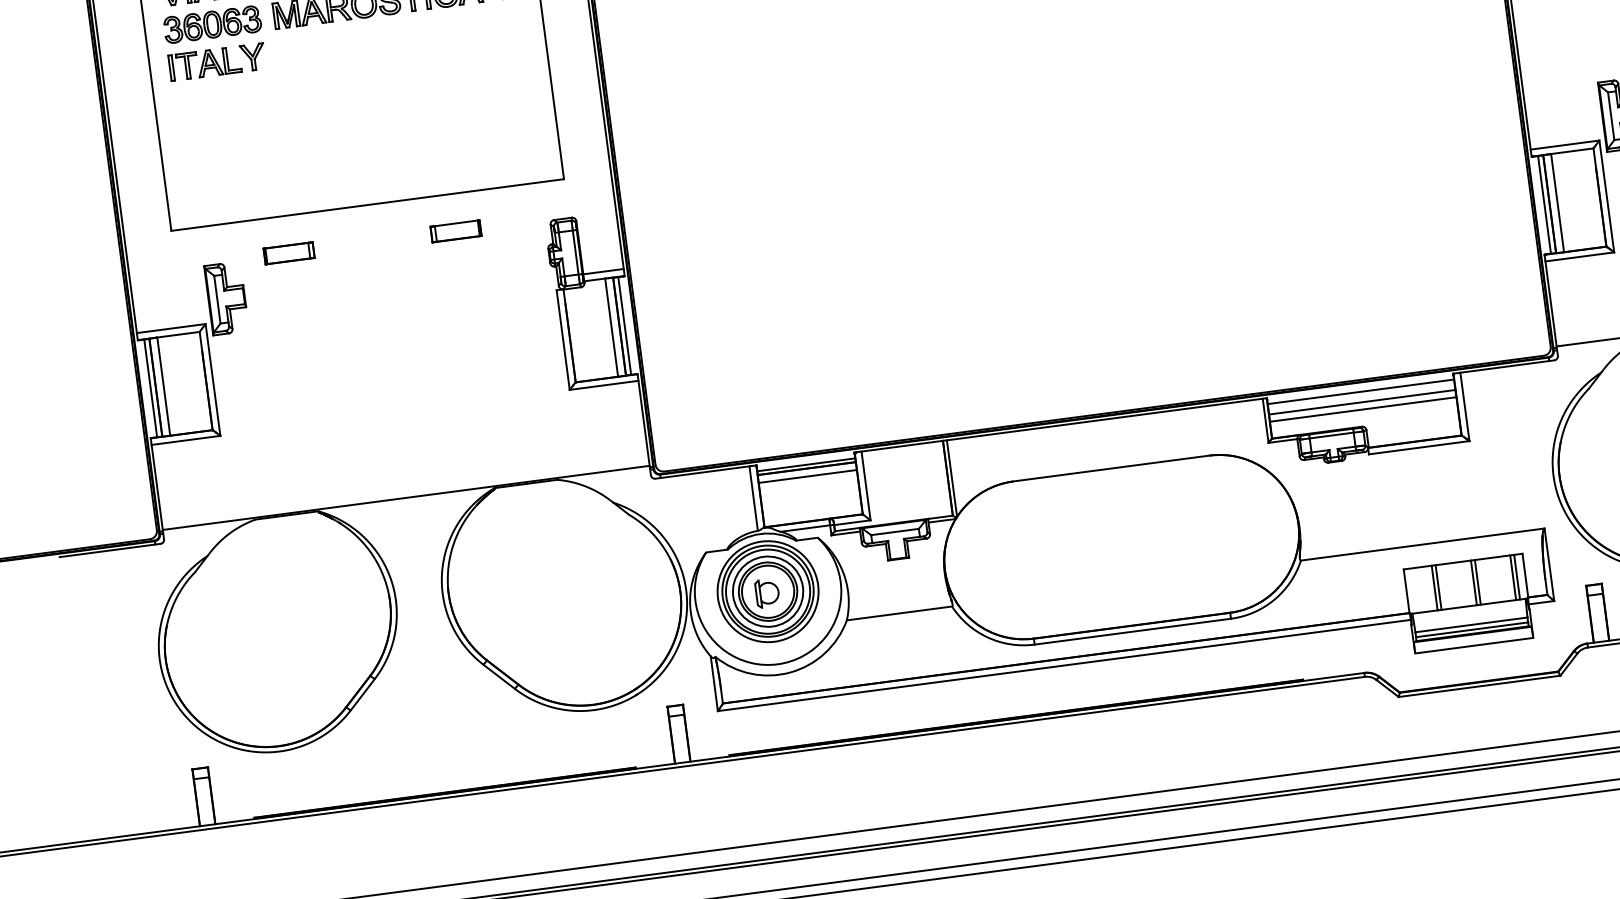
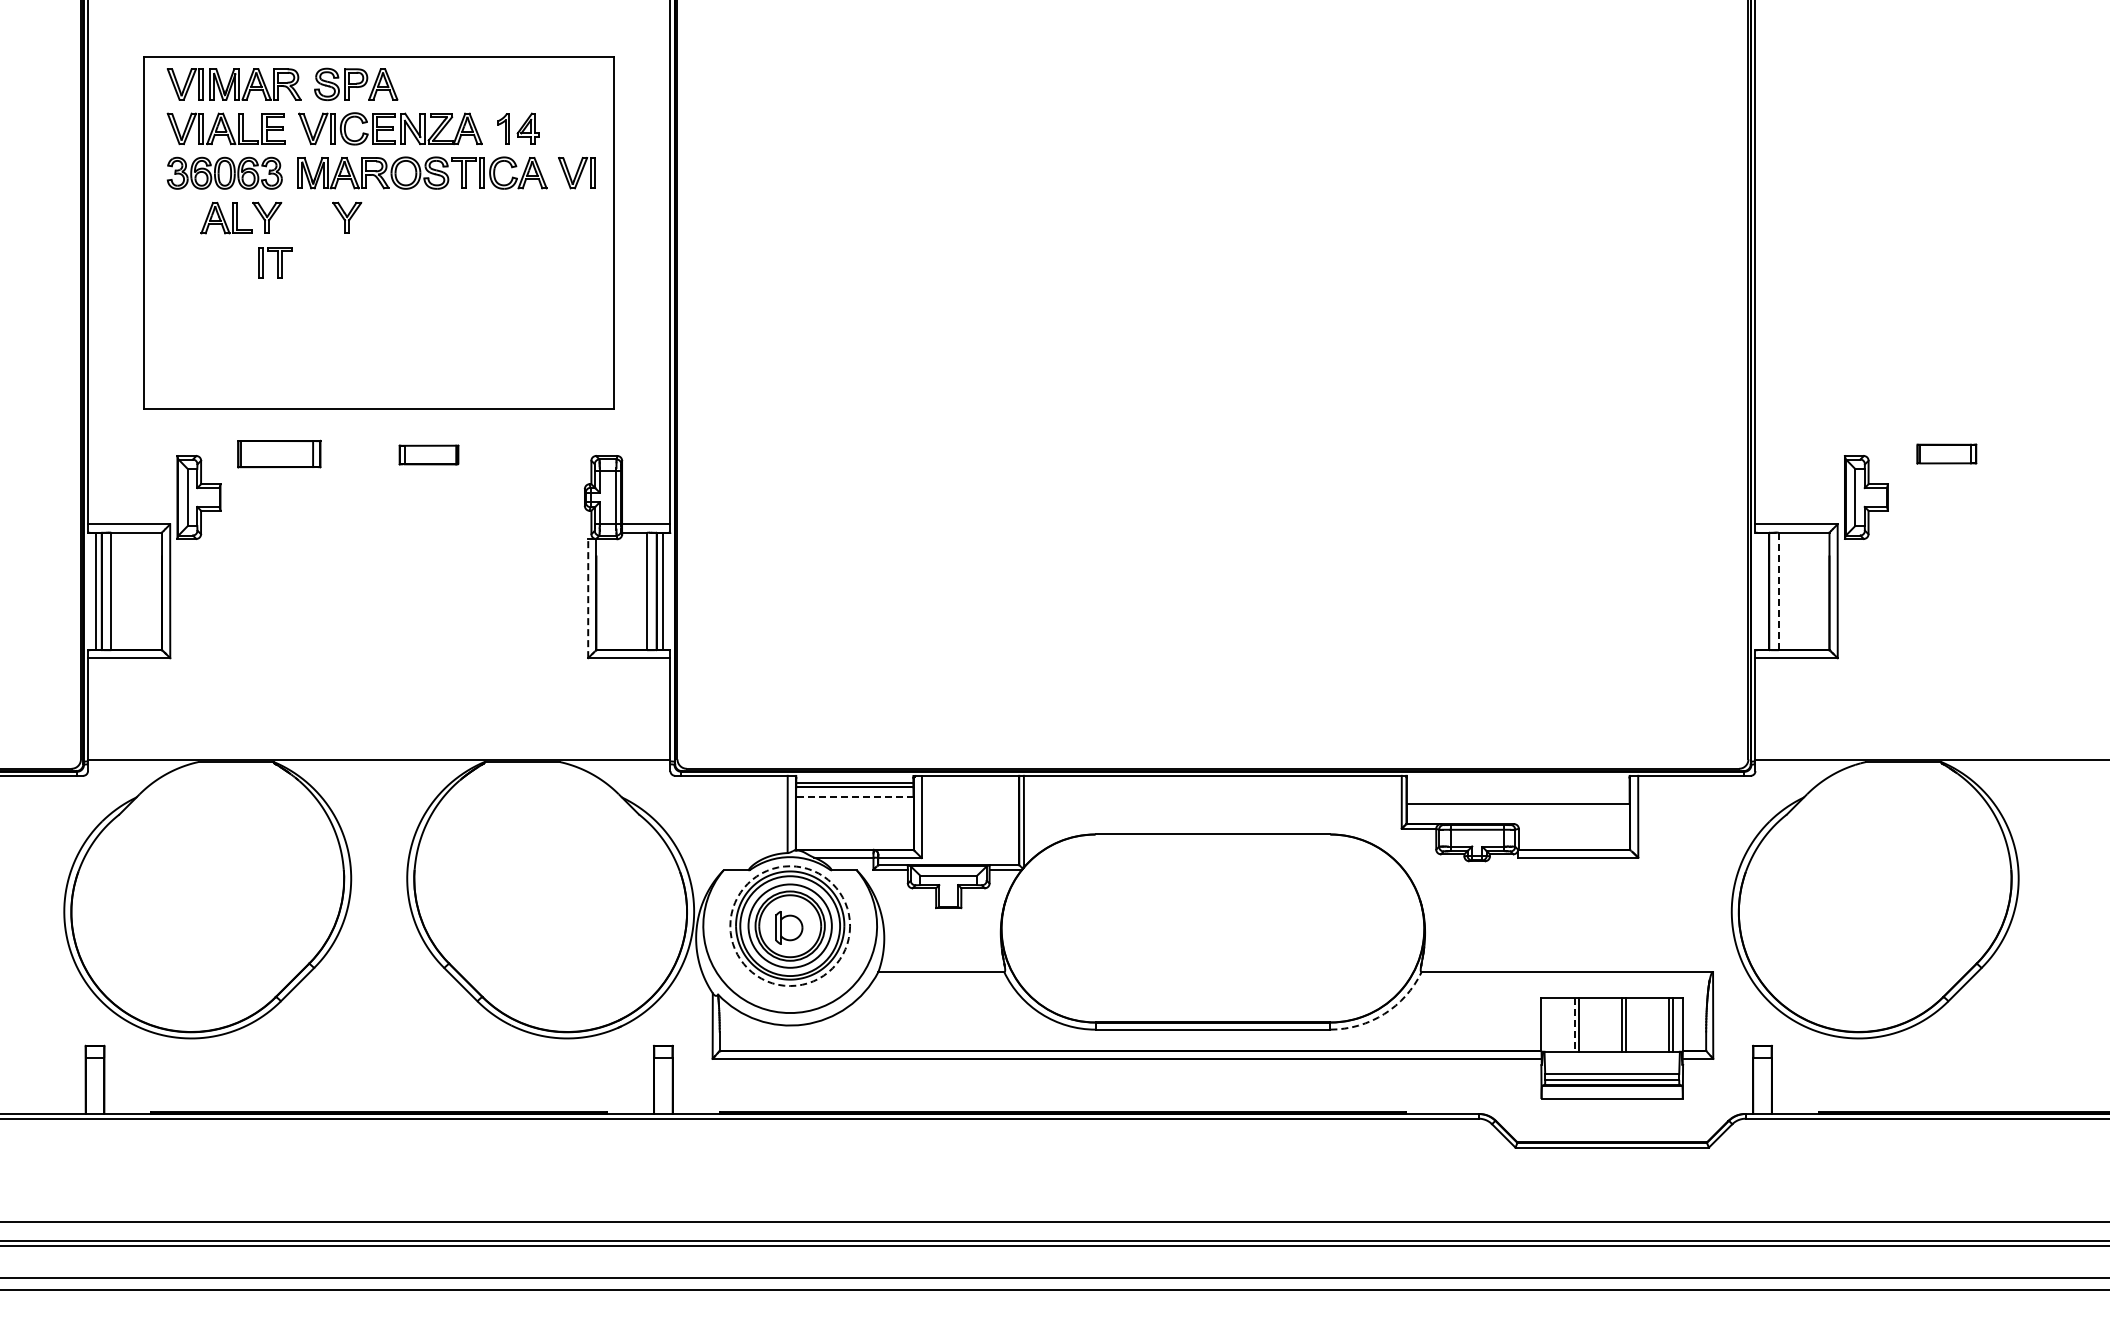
part: (320, 48) -> (347, 217), added
part: (183, 66) -> (275, 262), moved
line: (1557, 203) -> (1778, 591), solid -> dashed
line: (1544, 204) -> (1763, 591), removed
part: (455, 230) -> (428, 454), moved
part: (289, 252) -> (279, 453), size x1.4
line: (563, 340) -> (588, 598), solid -> dashed
line: (1360, 391) -> (1517, 782), removed
line: (1361, 402) -> (1517, 795), removed
line: (807, 476) -> (854, 796), solid -> dashed
line: (1434, 588) -> (1574, 1025), solid -> dashed
circle: (768, 591) -> (790, 926), solid -> dashed
arc: (1274, 600) -> (1384, 1014), solid -> dashed

